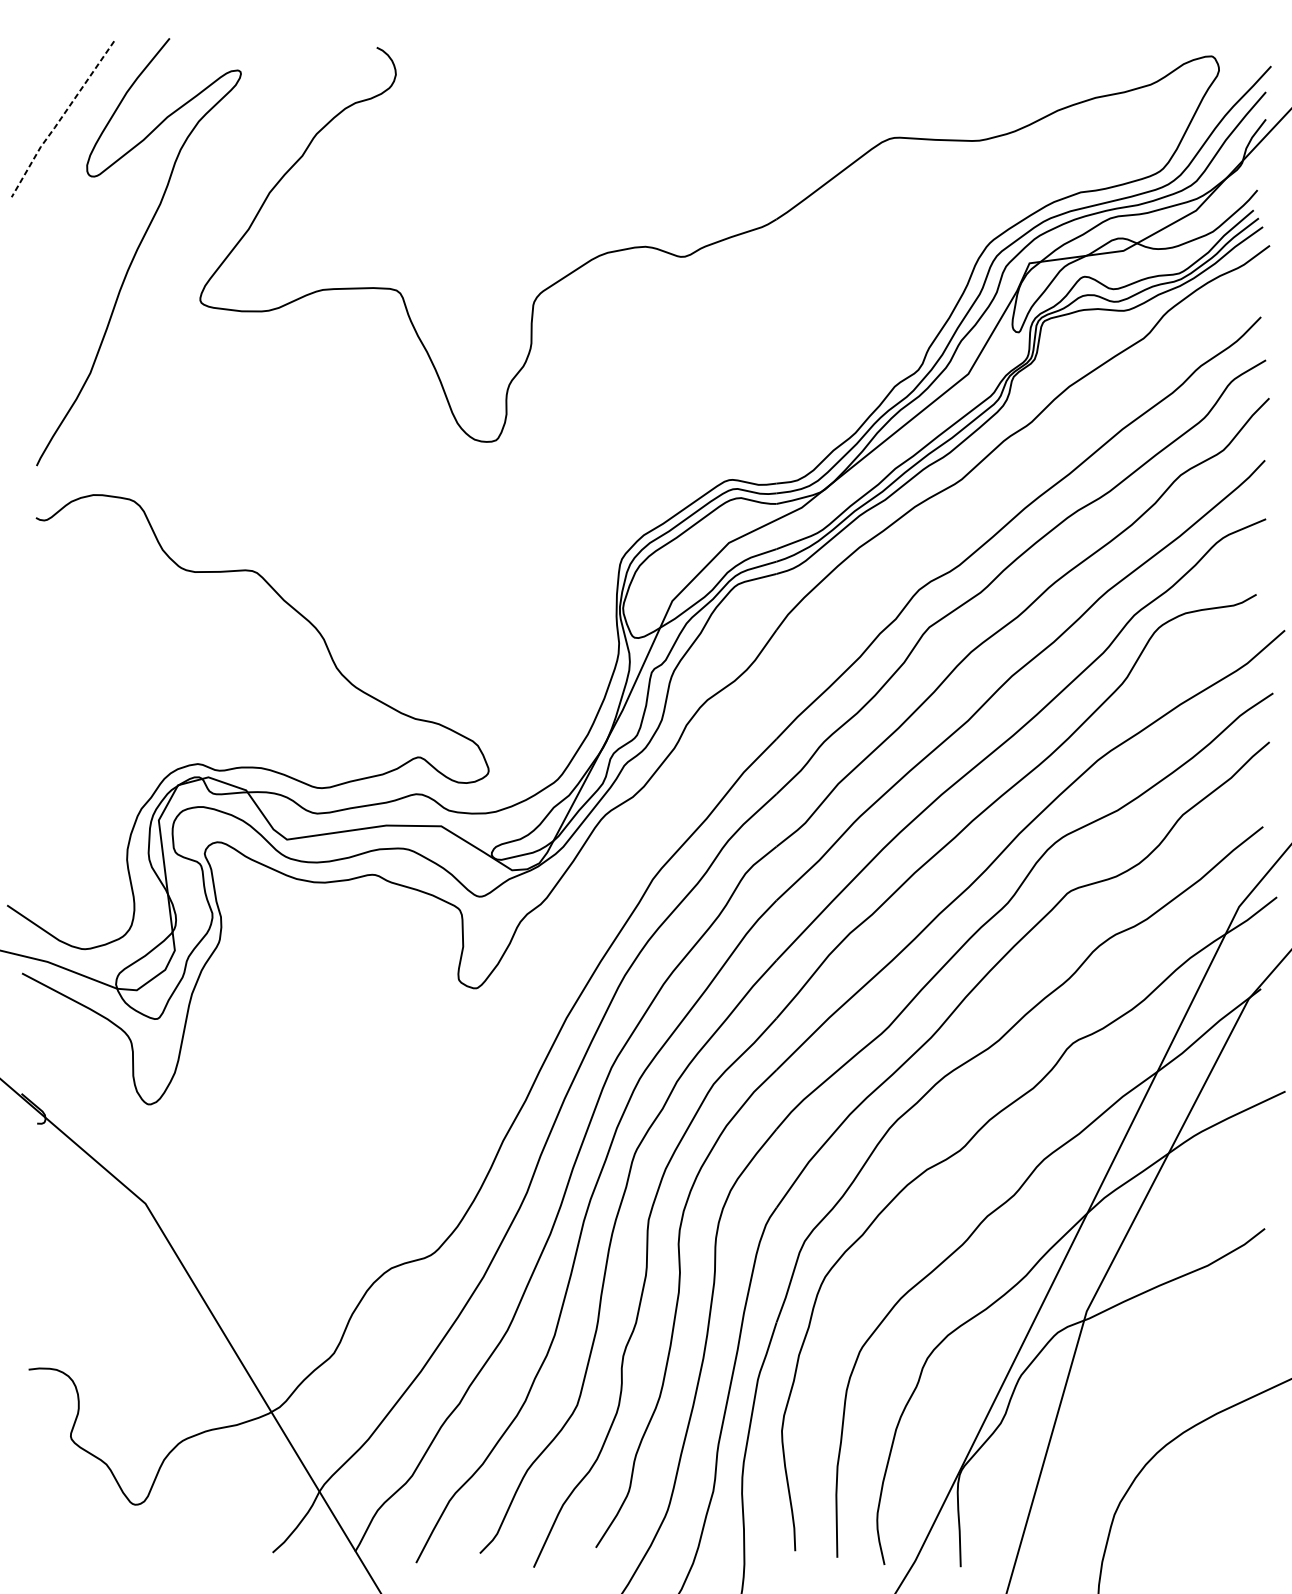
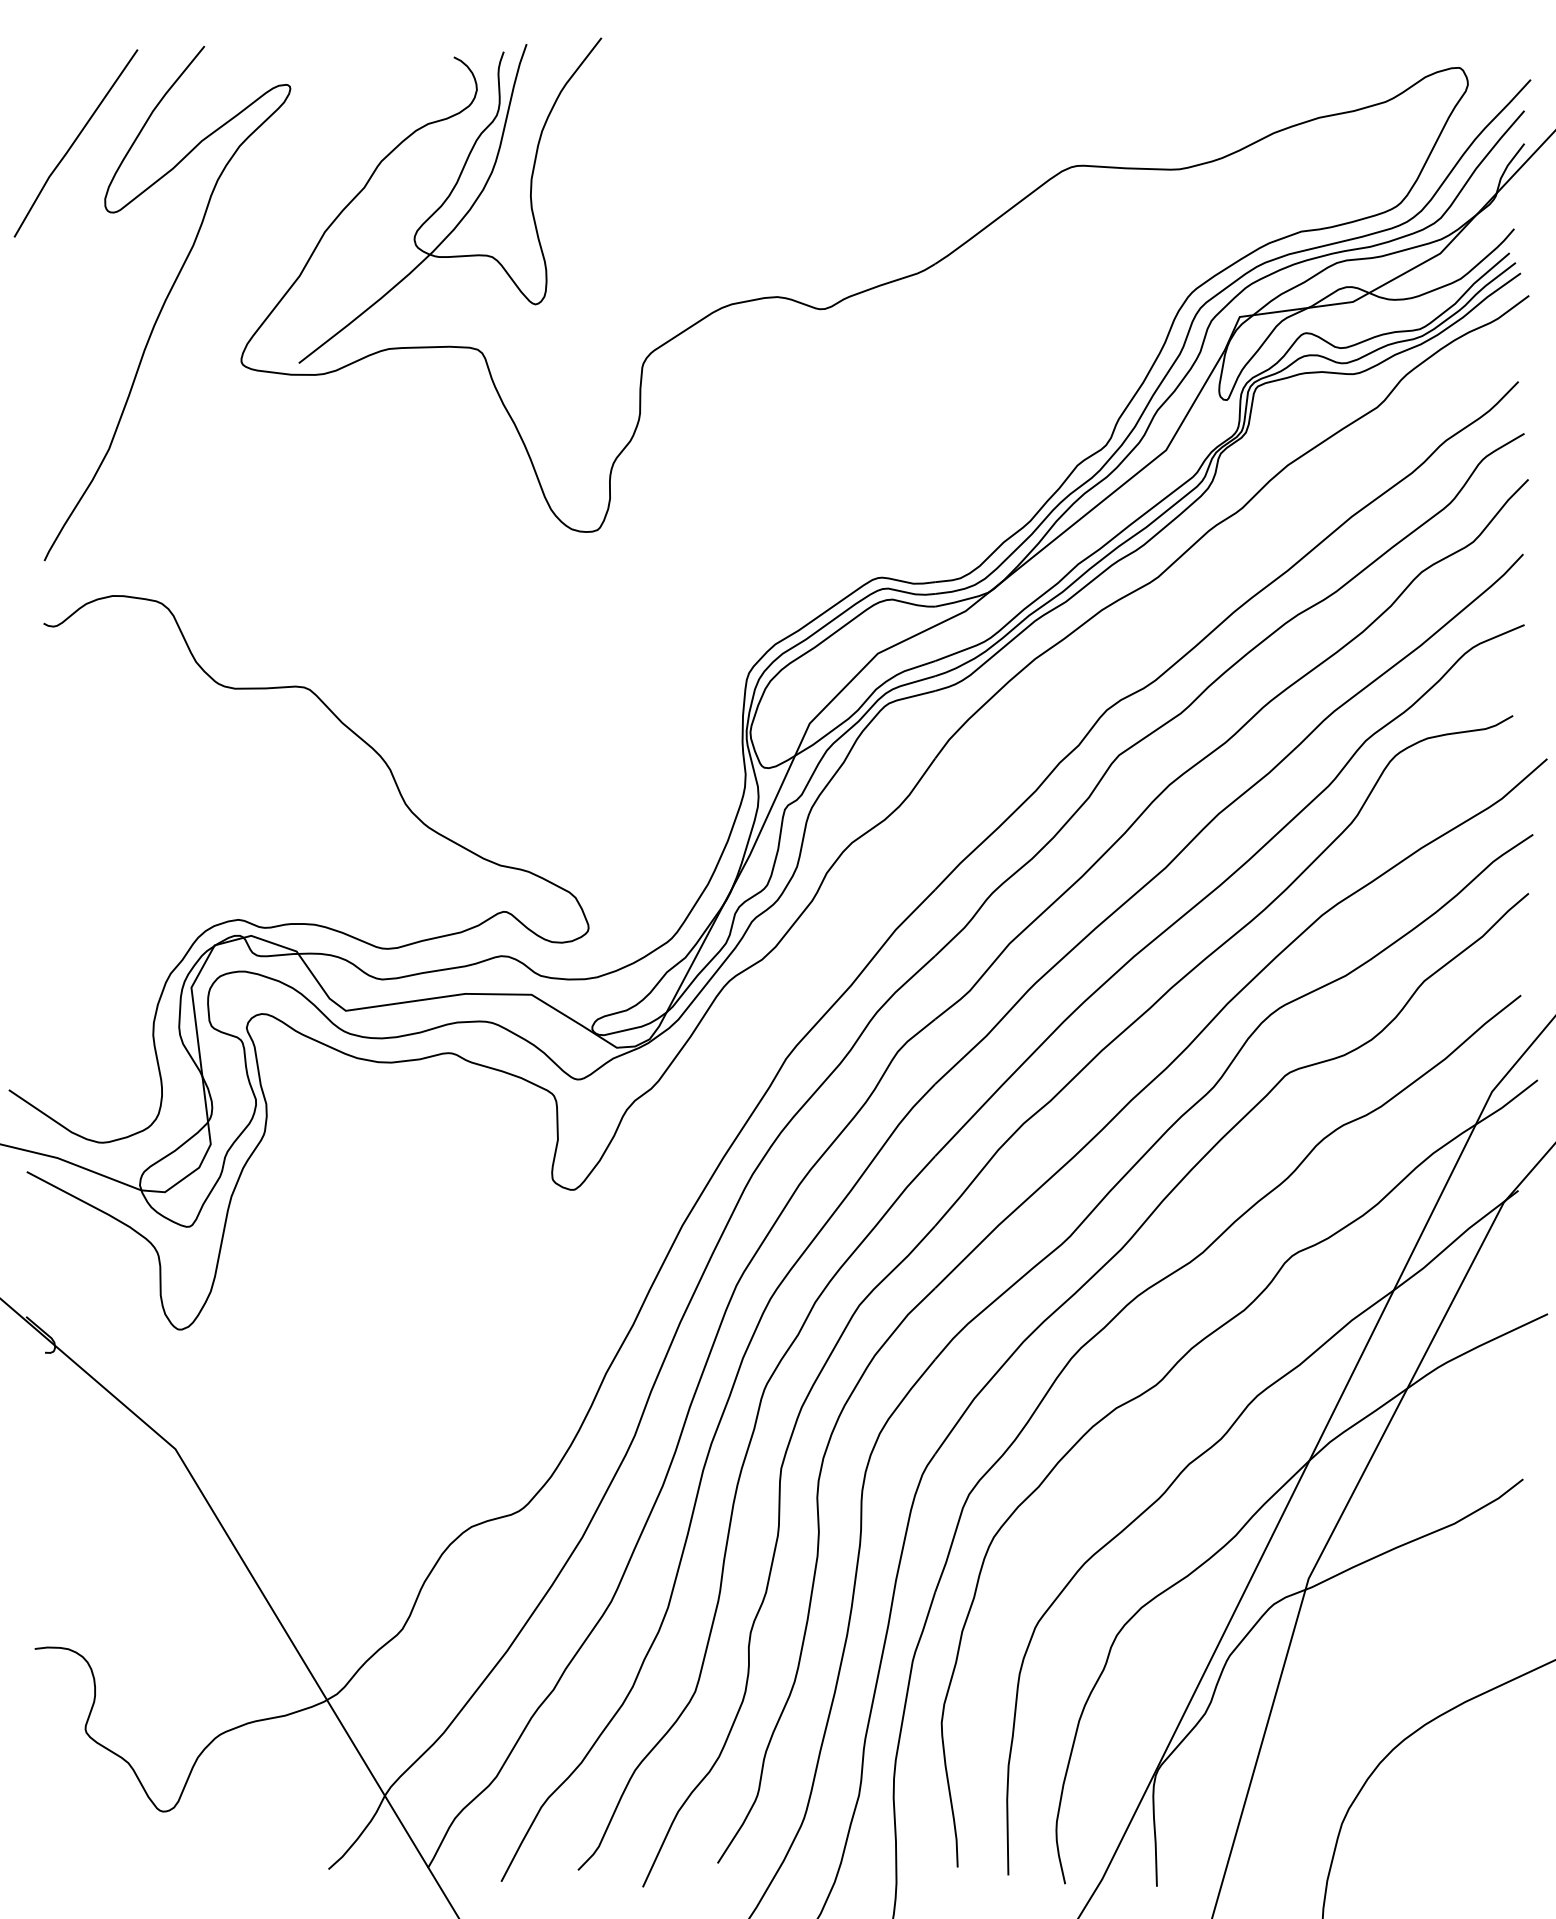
line: (60, 119) -> (73, 143), dashed -> solid
part: (373, 166) -> (450, 200), added

